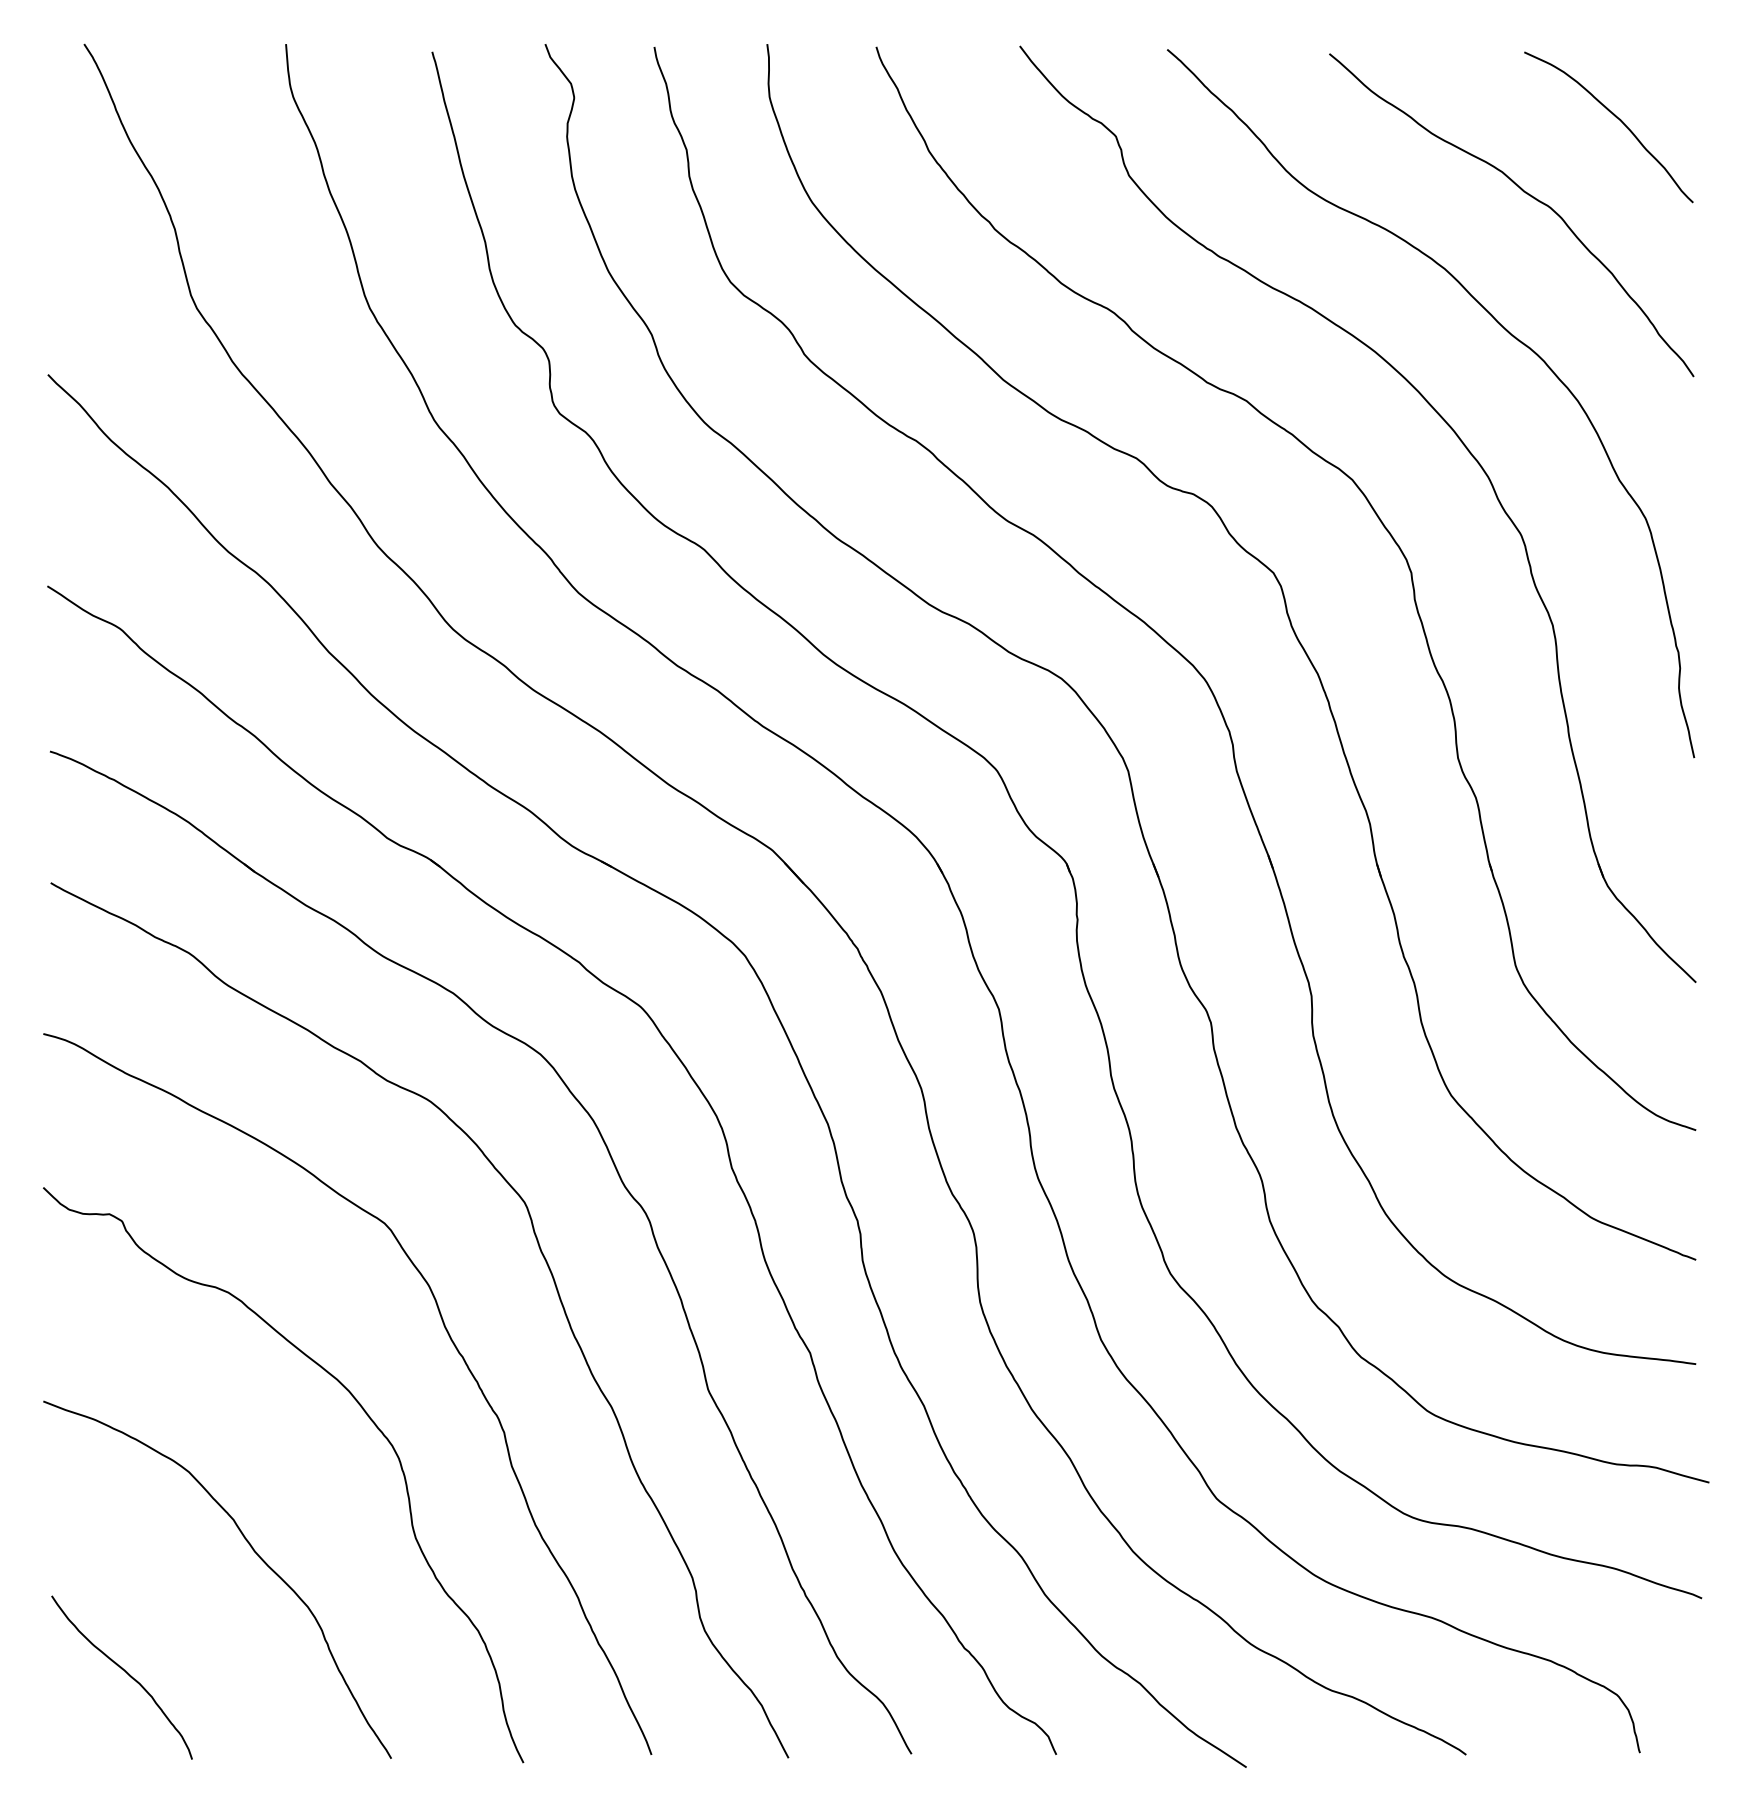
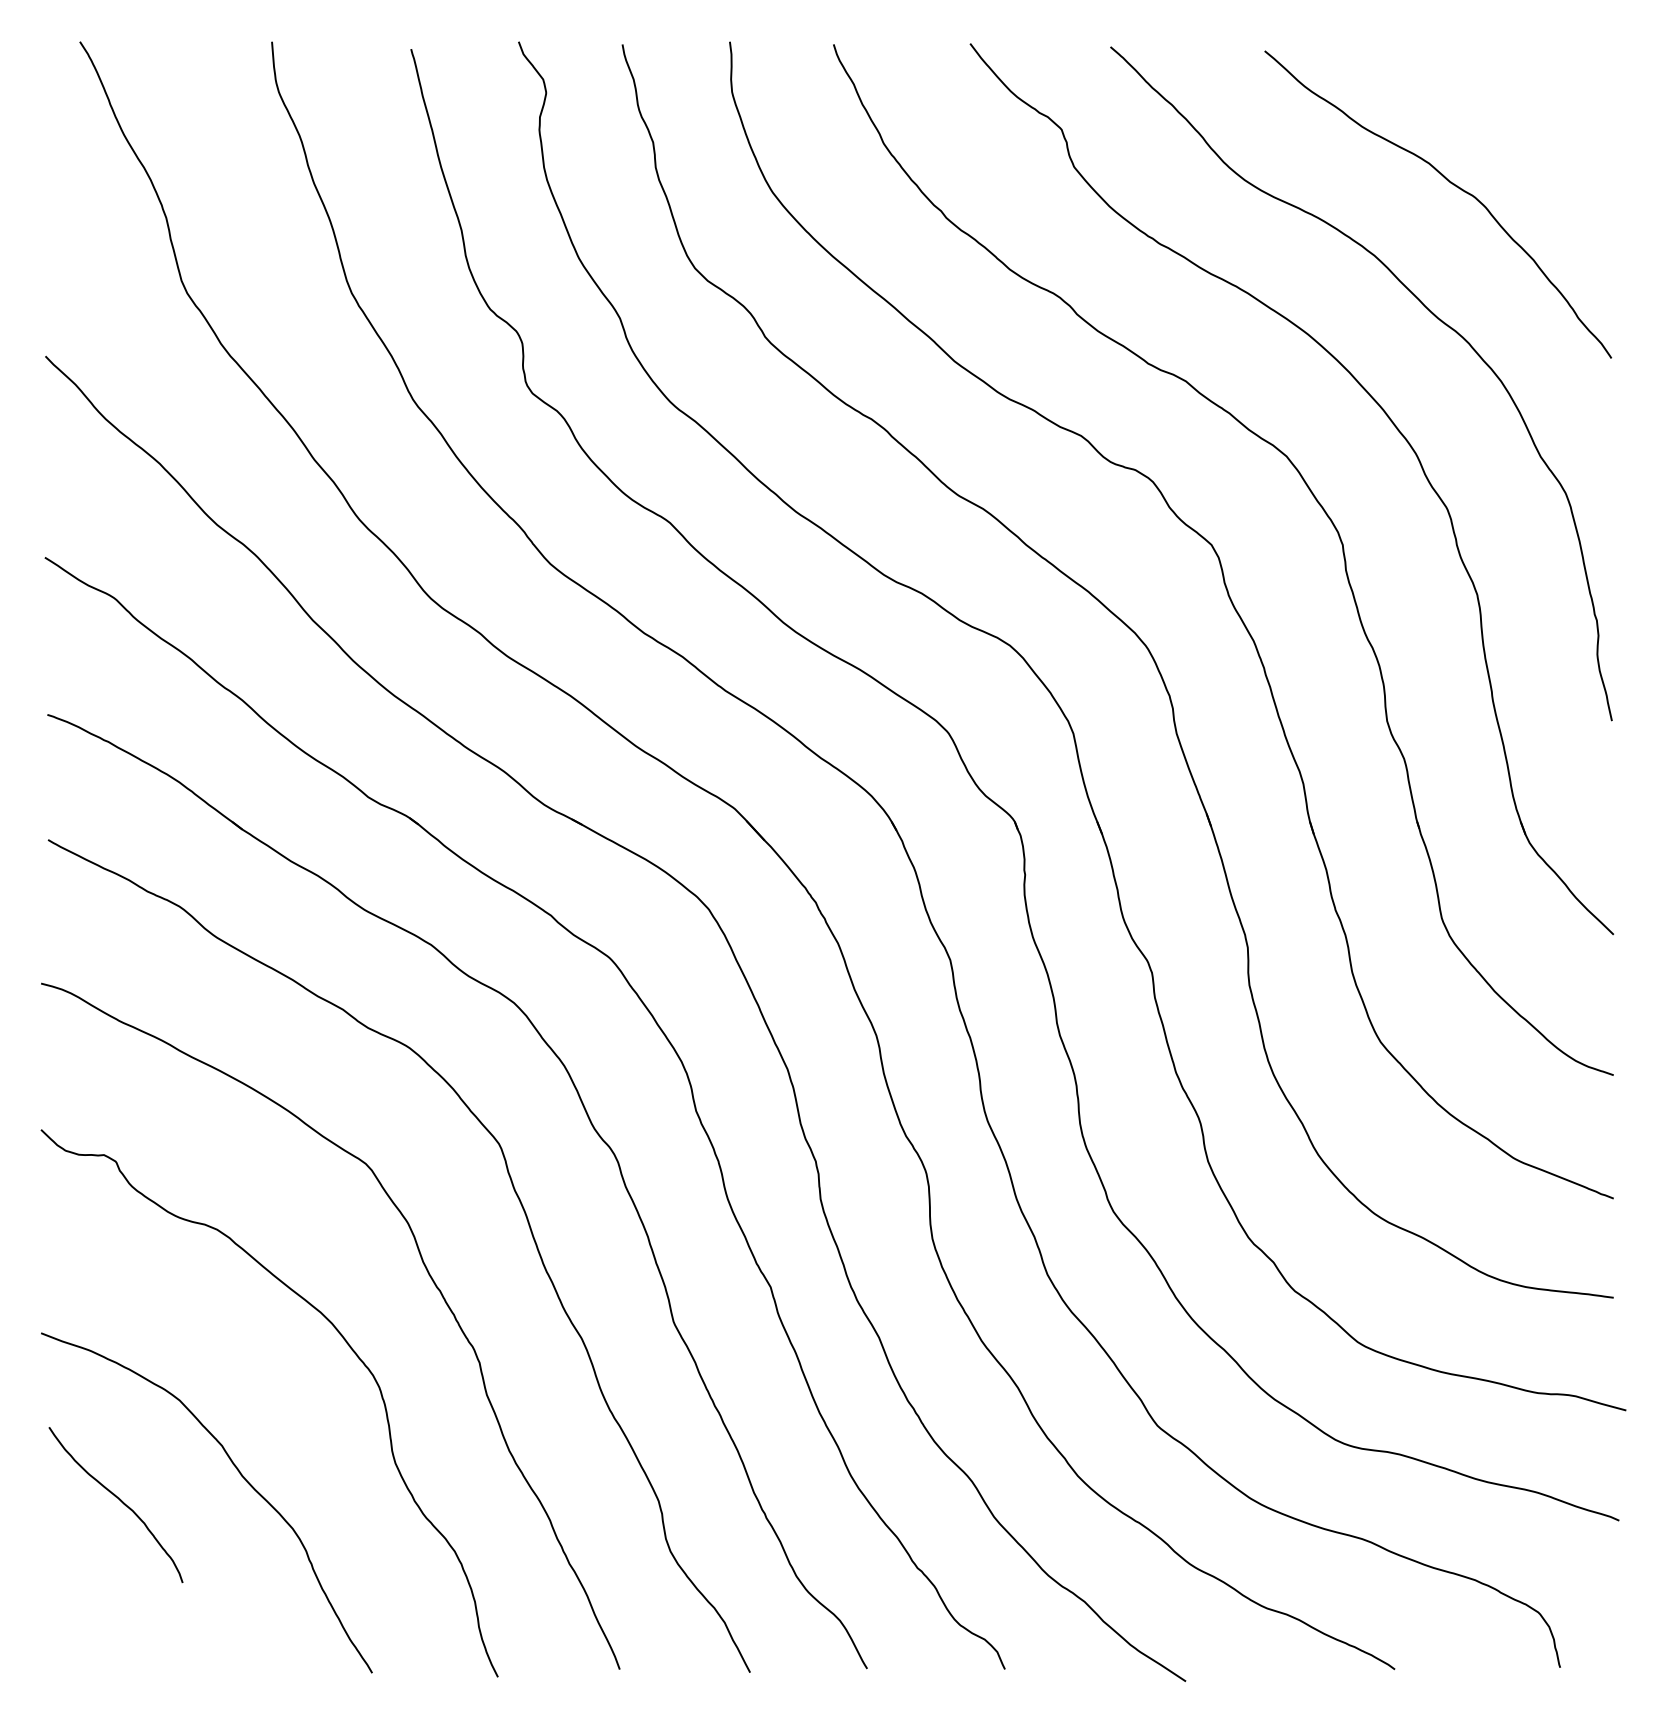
curve: (1613, 116) -> (1535, 110), removed
curve: (125, 1672) -> (119, 1500), moved

